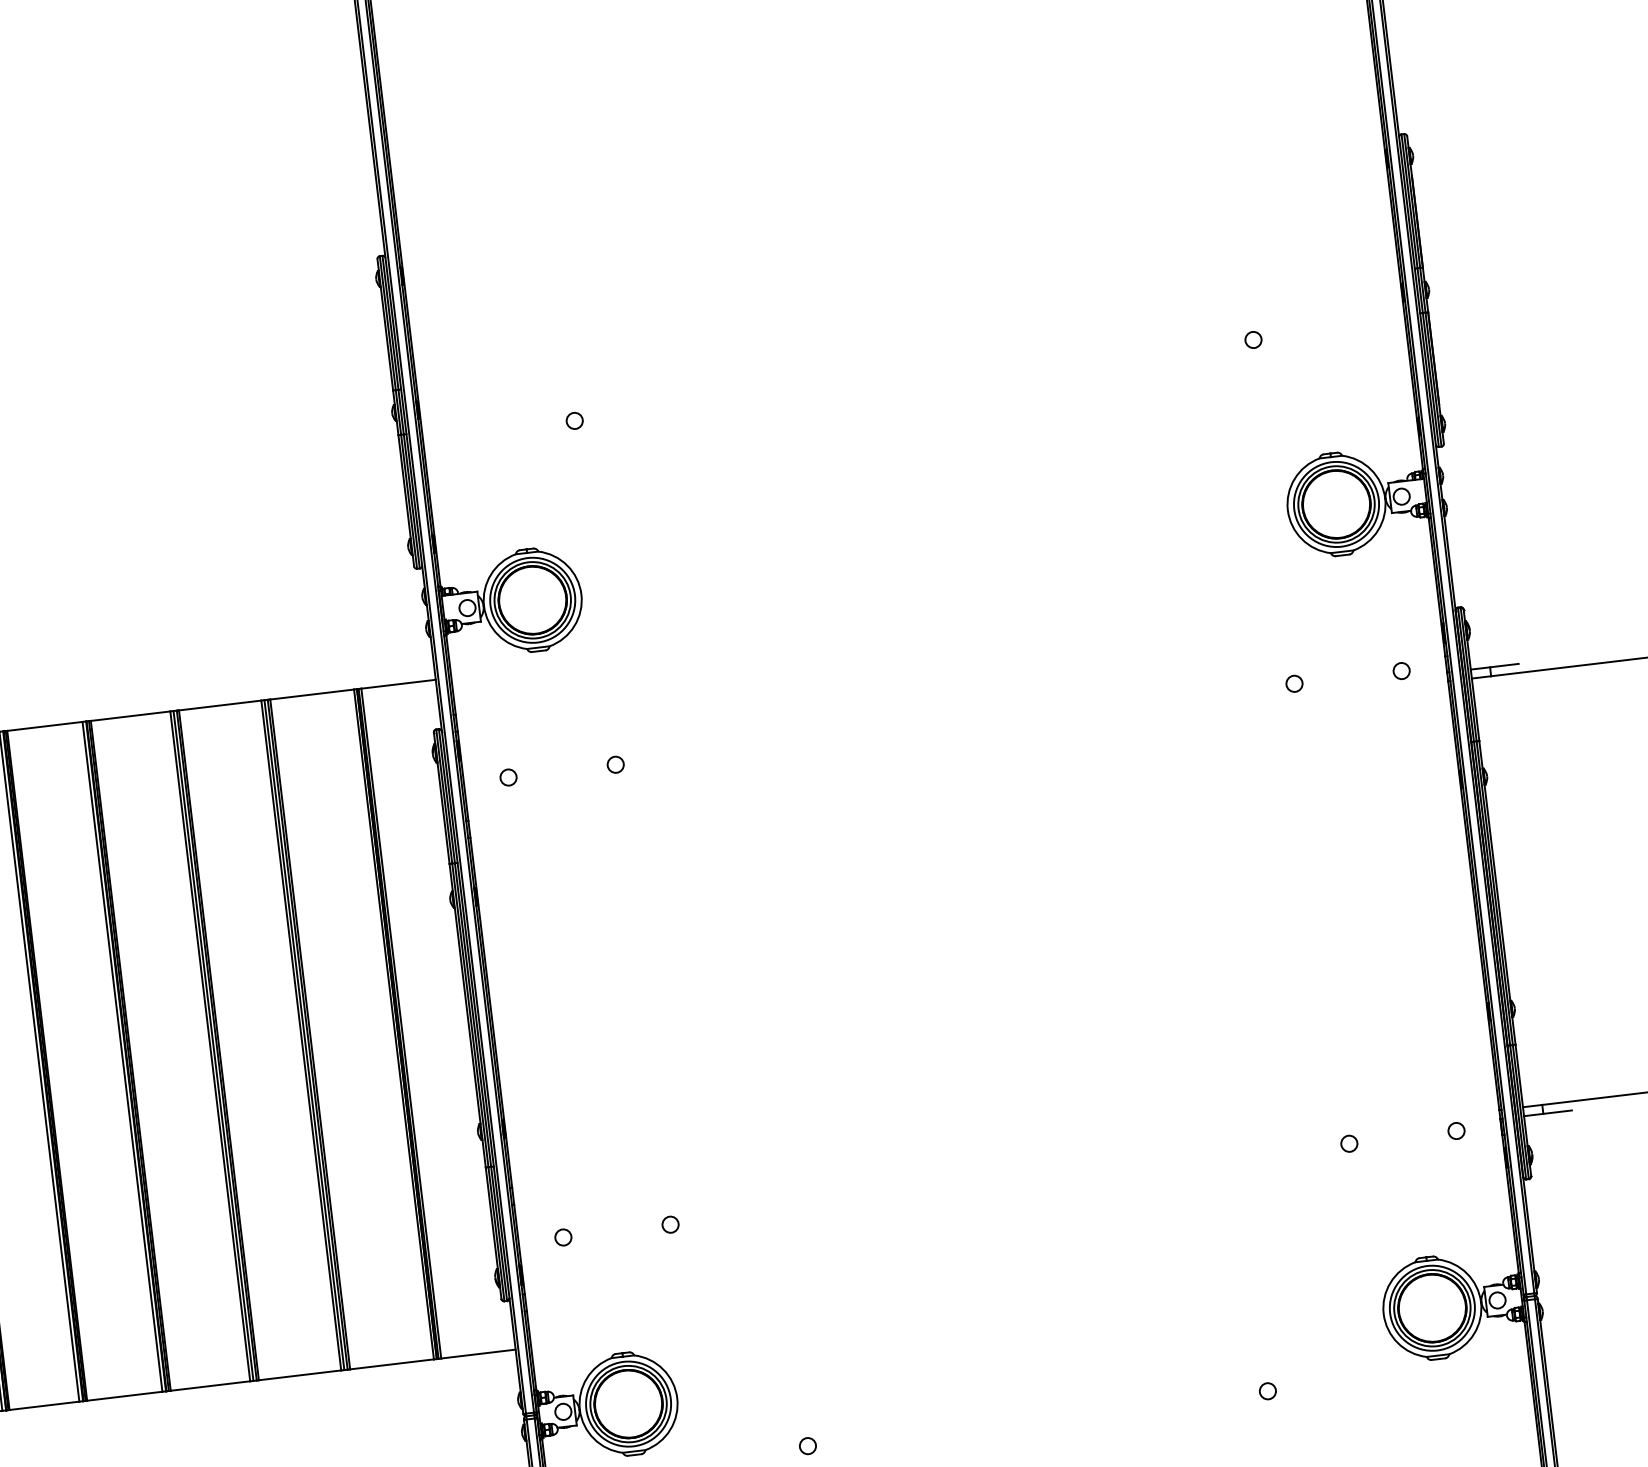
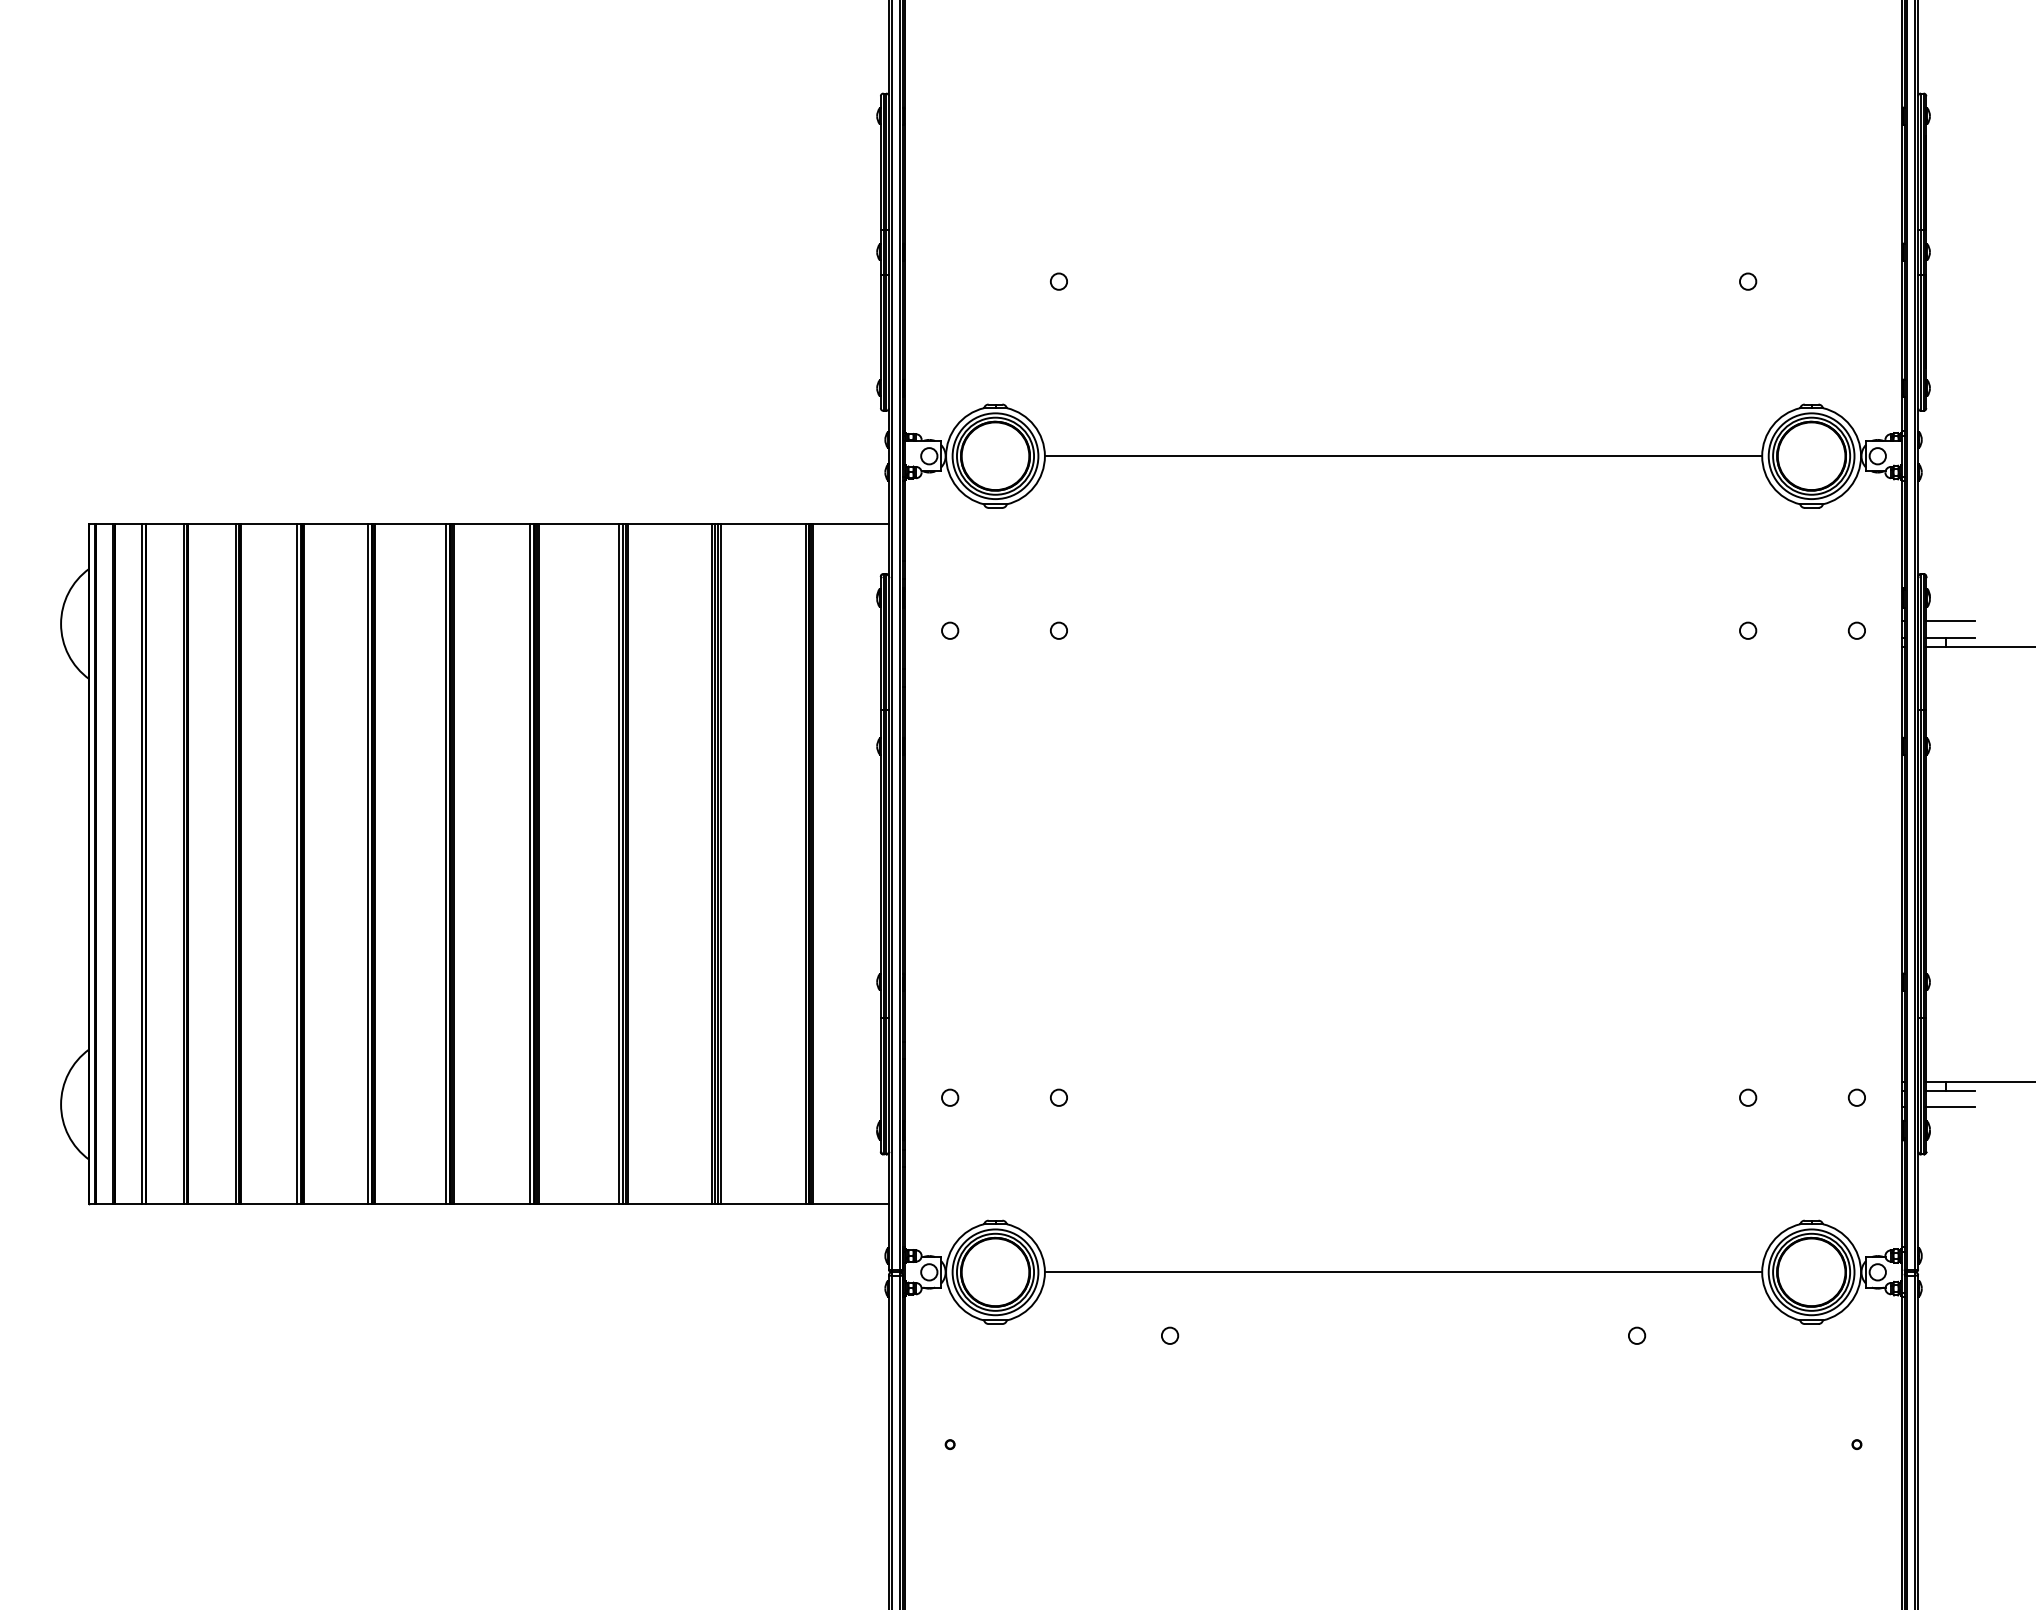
line: (934, 552) -> (1403, 456), added
line: (1492, 650) -> (1950, 621), added
line: (1549, 1129) -> (1950, 1107), added
line: (1030, 1356) -> (1403, 1272), added

